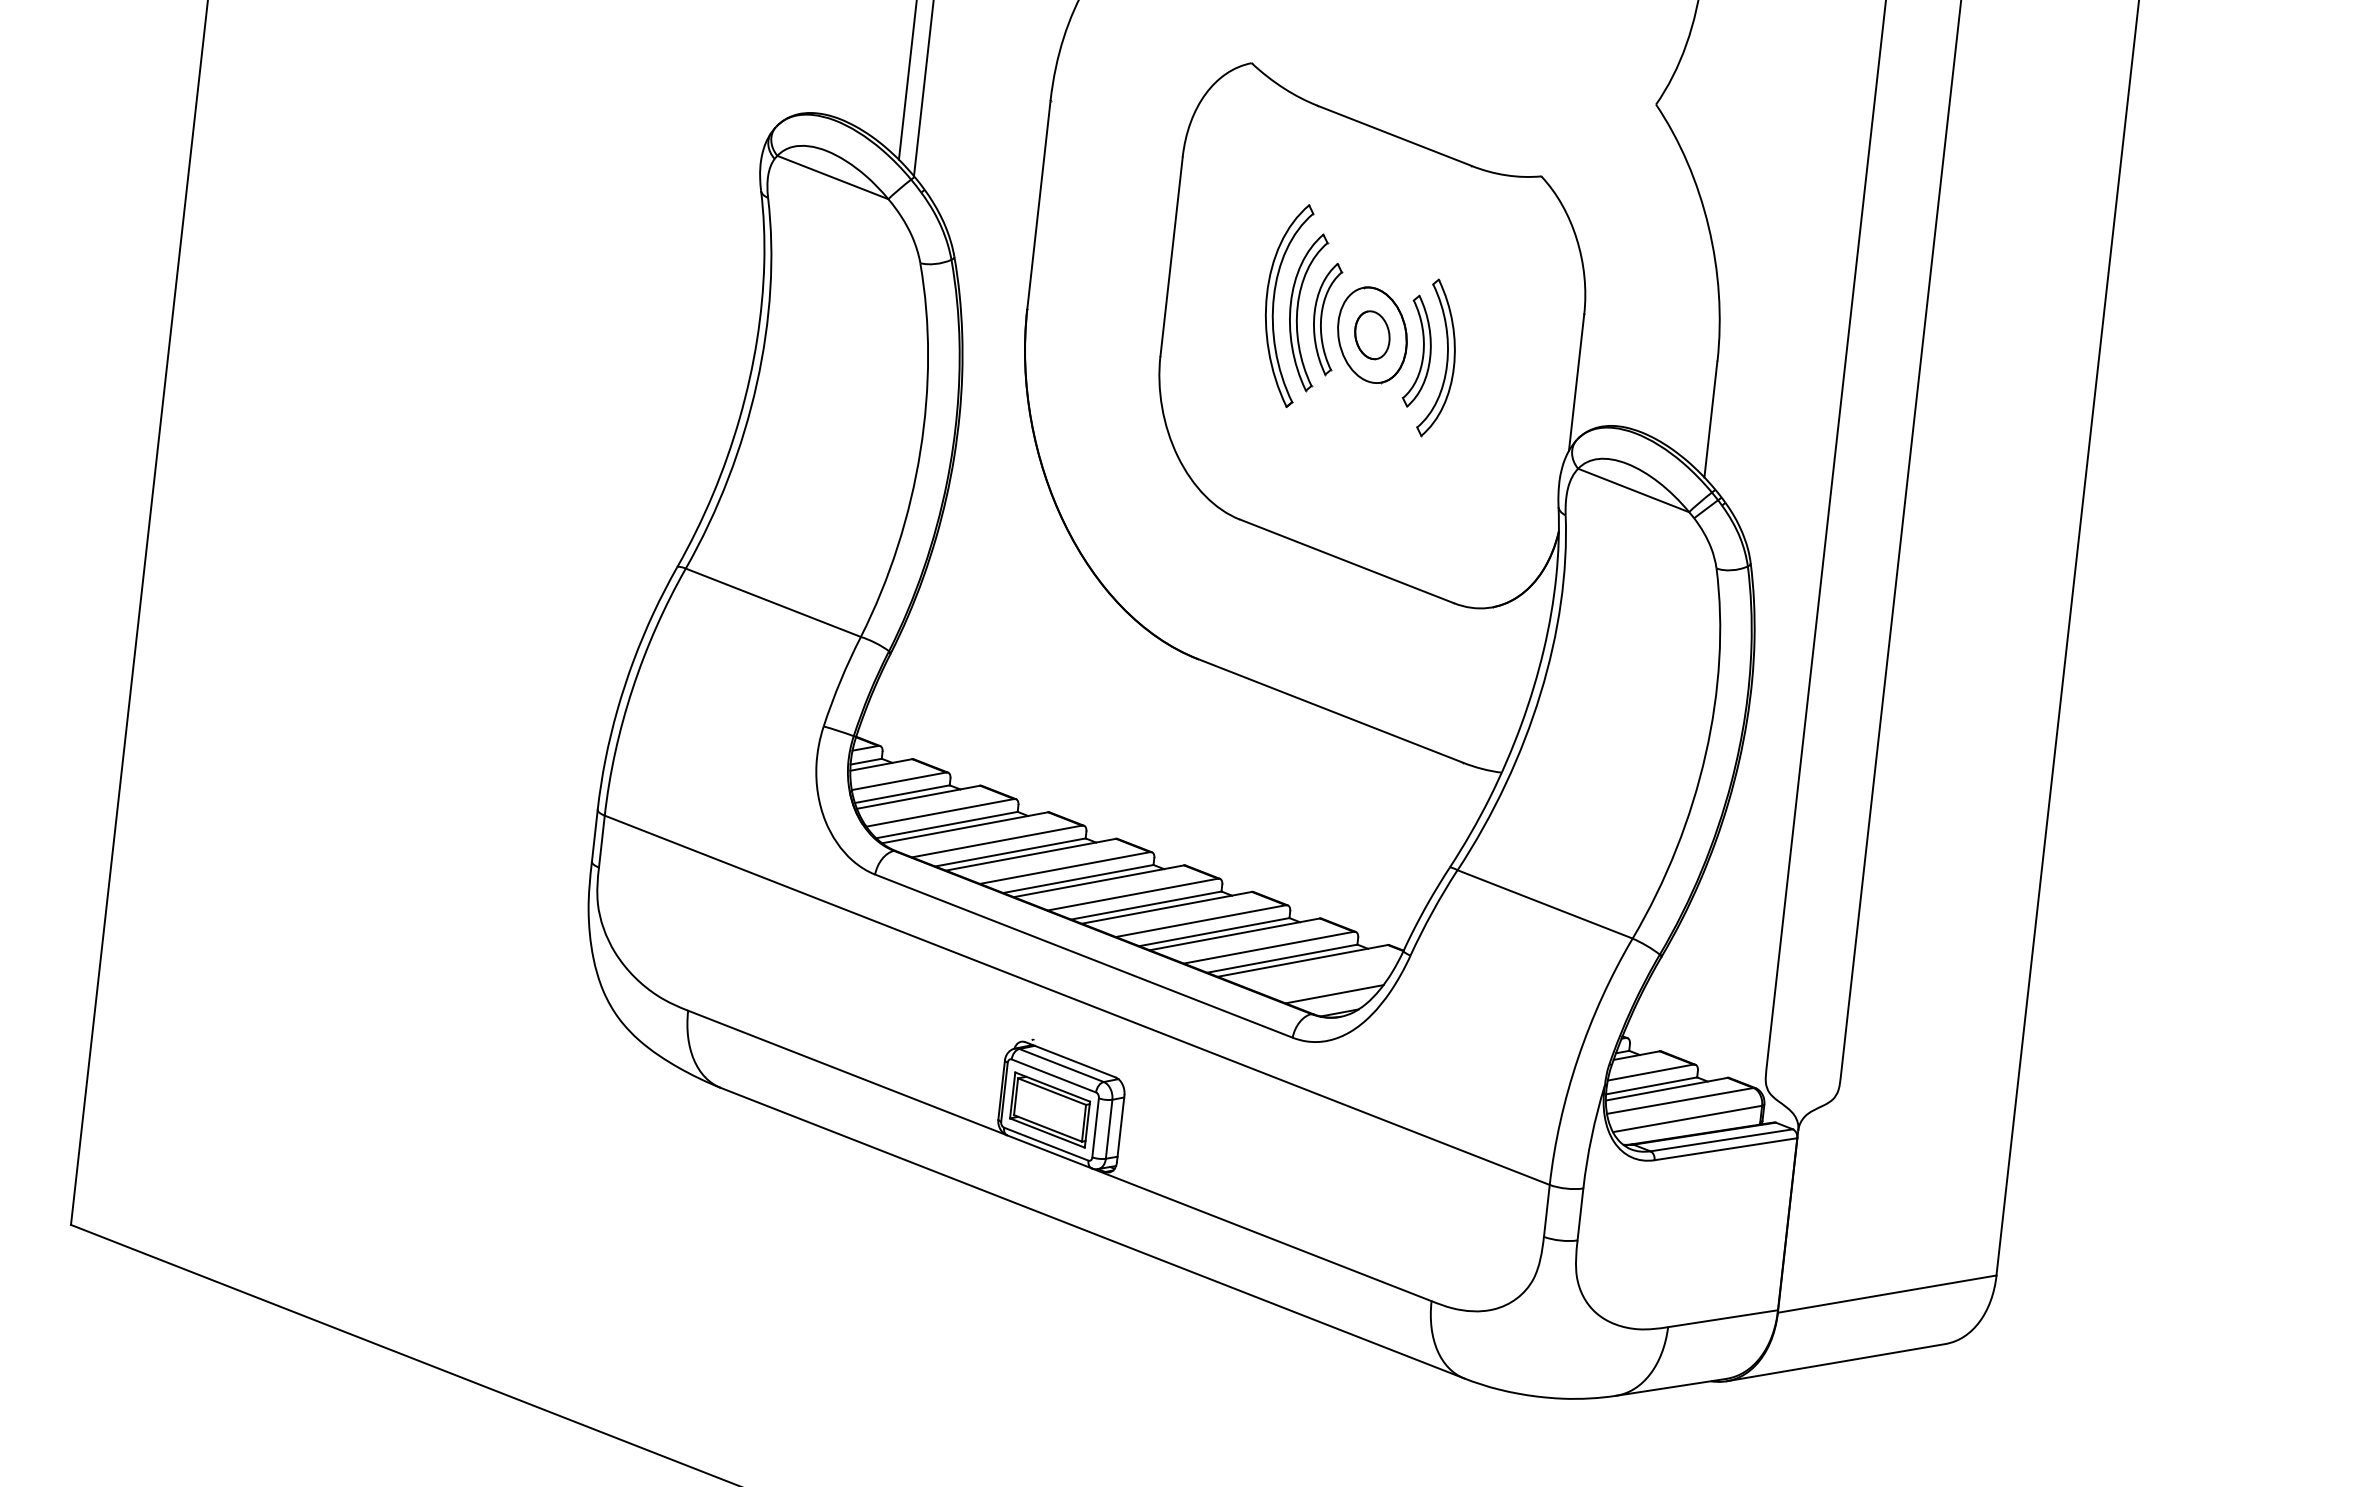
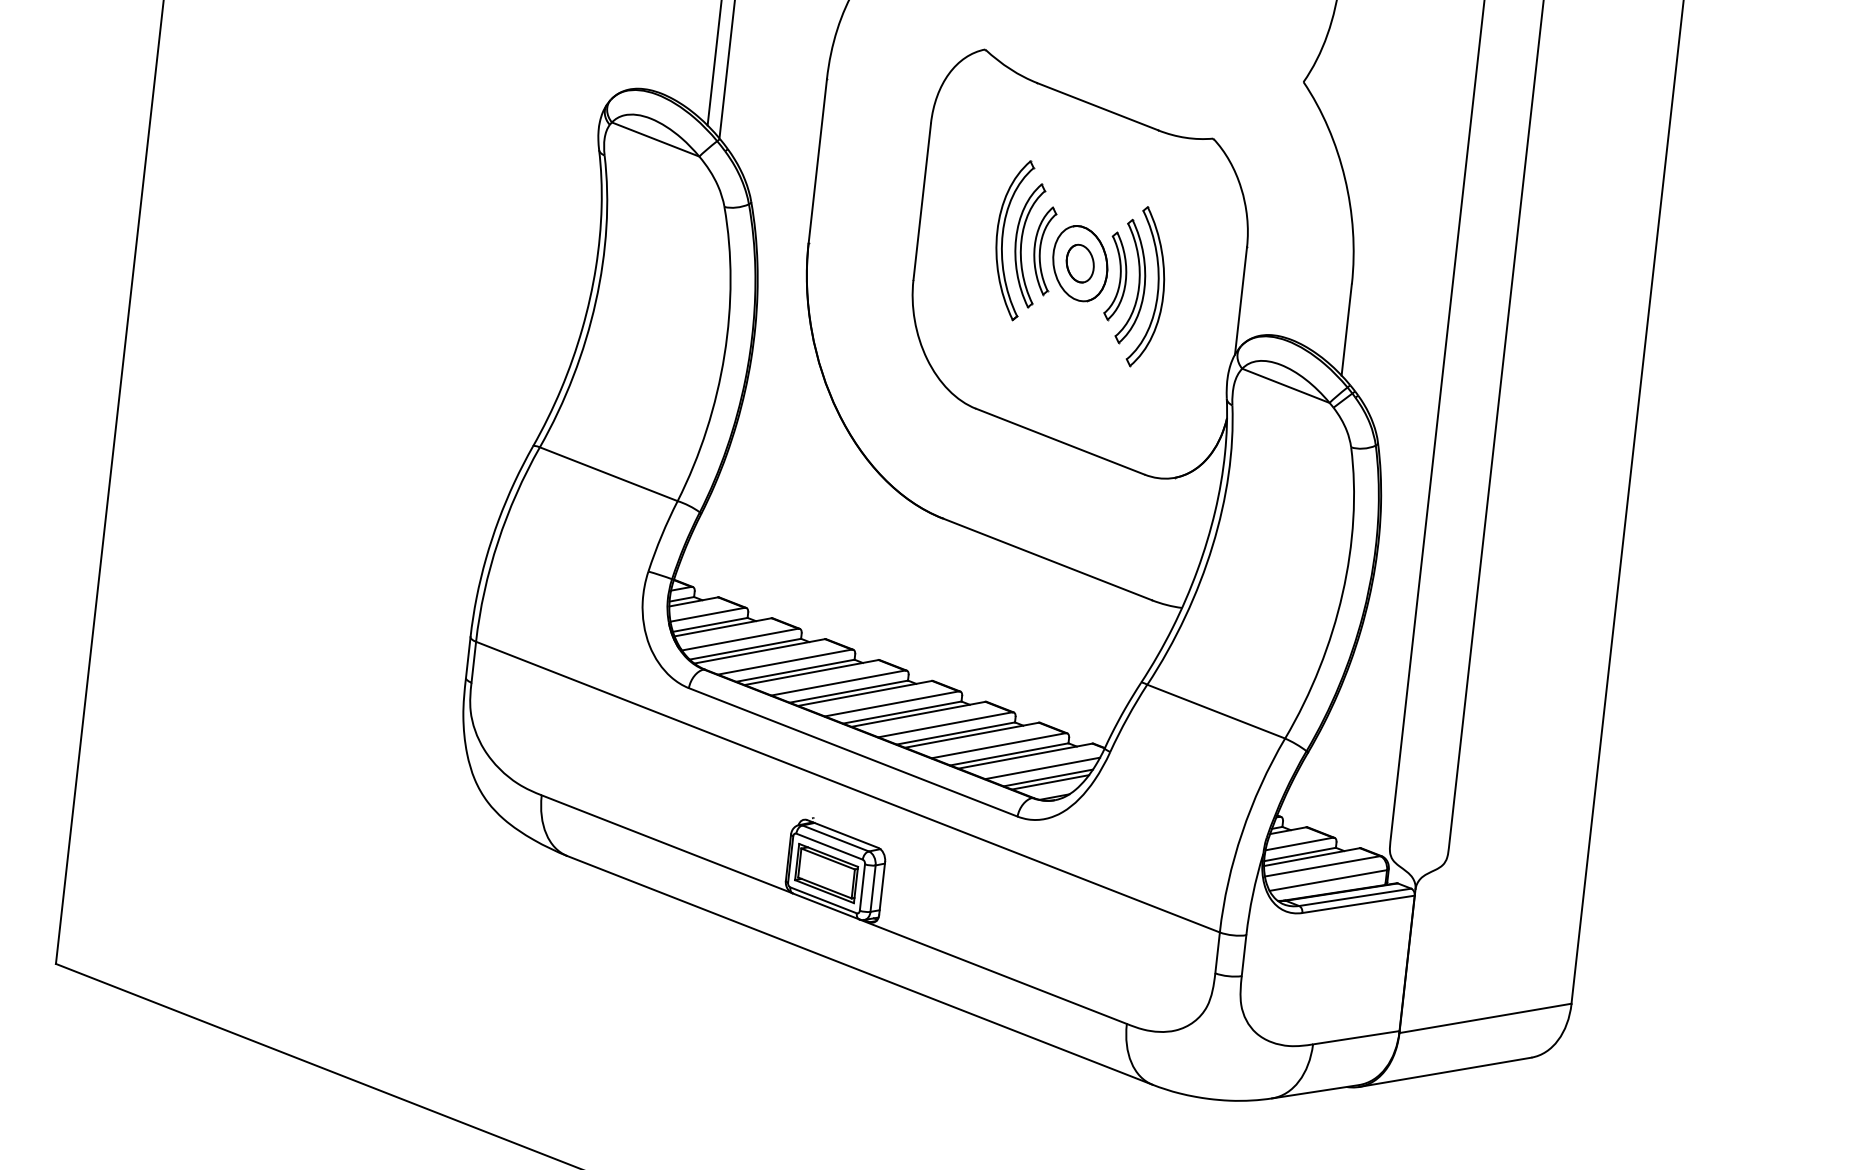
part: (1470, 364) -> (1157, 286), added
line: (1324, 976) -> (1042, 768), added
line: (1331, 988) -> (1048, 777), added

